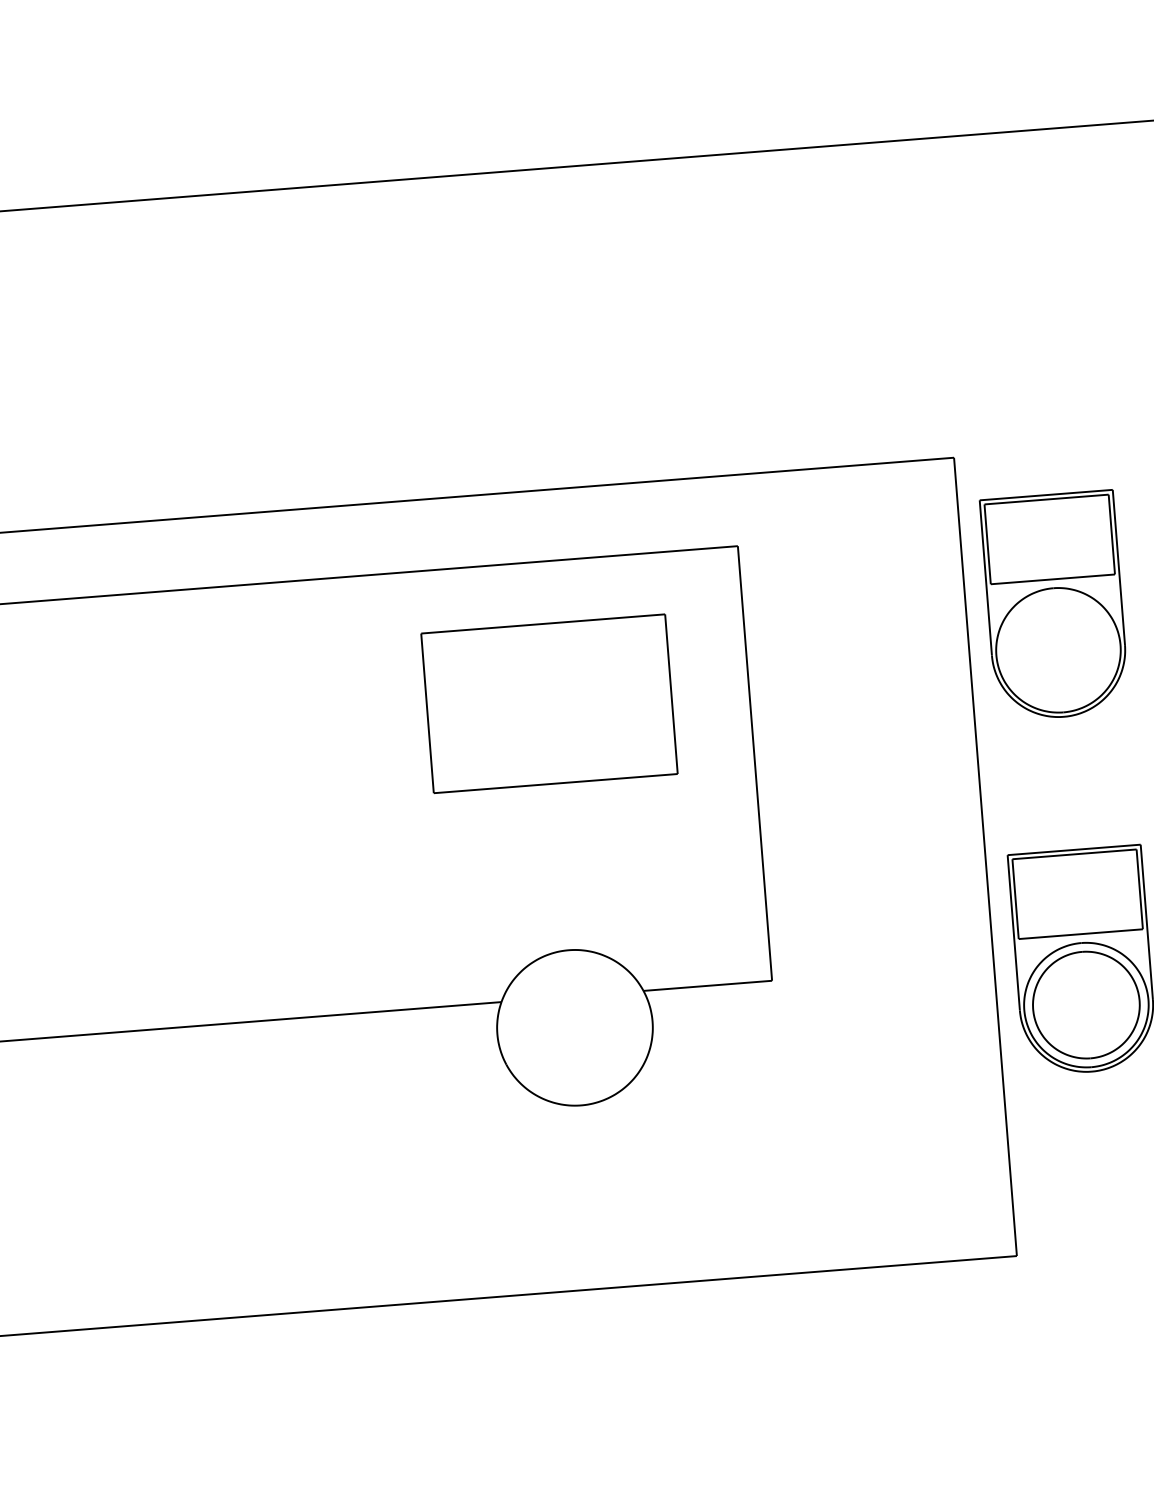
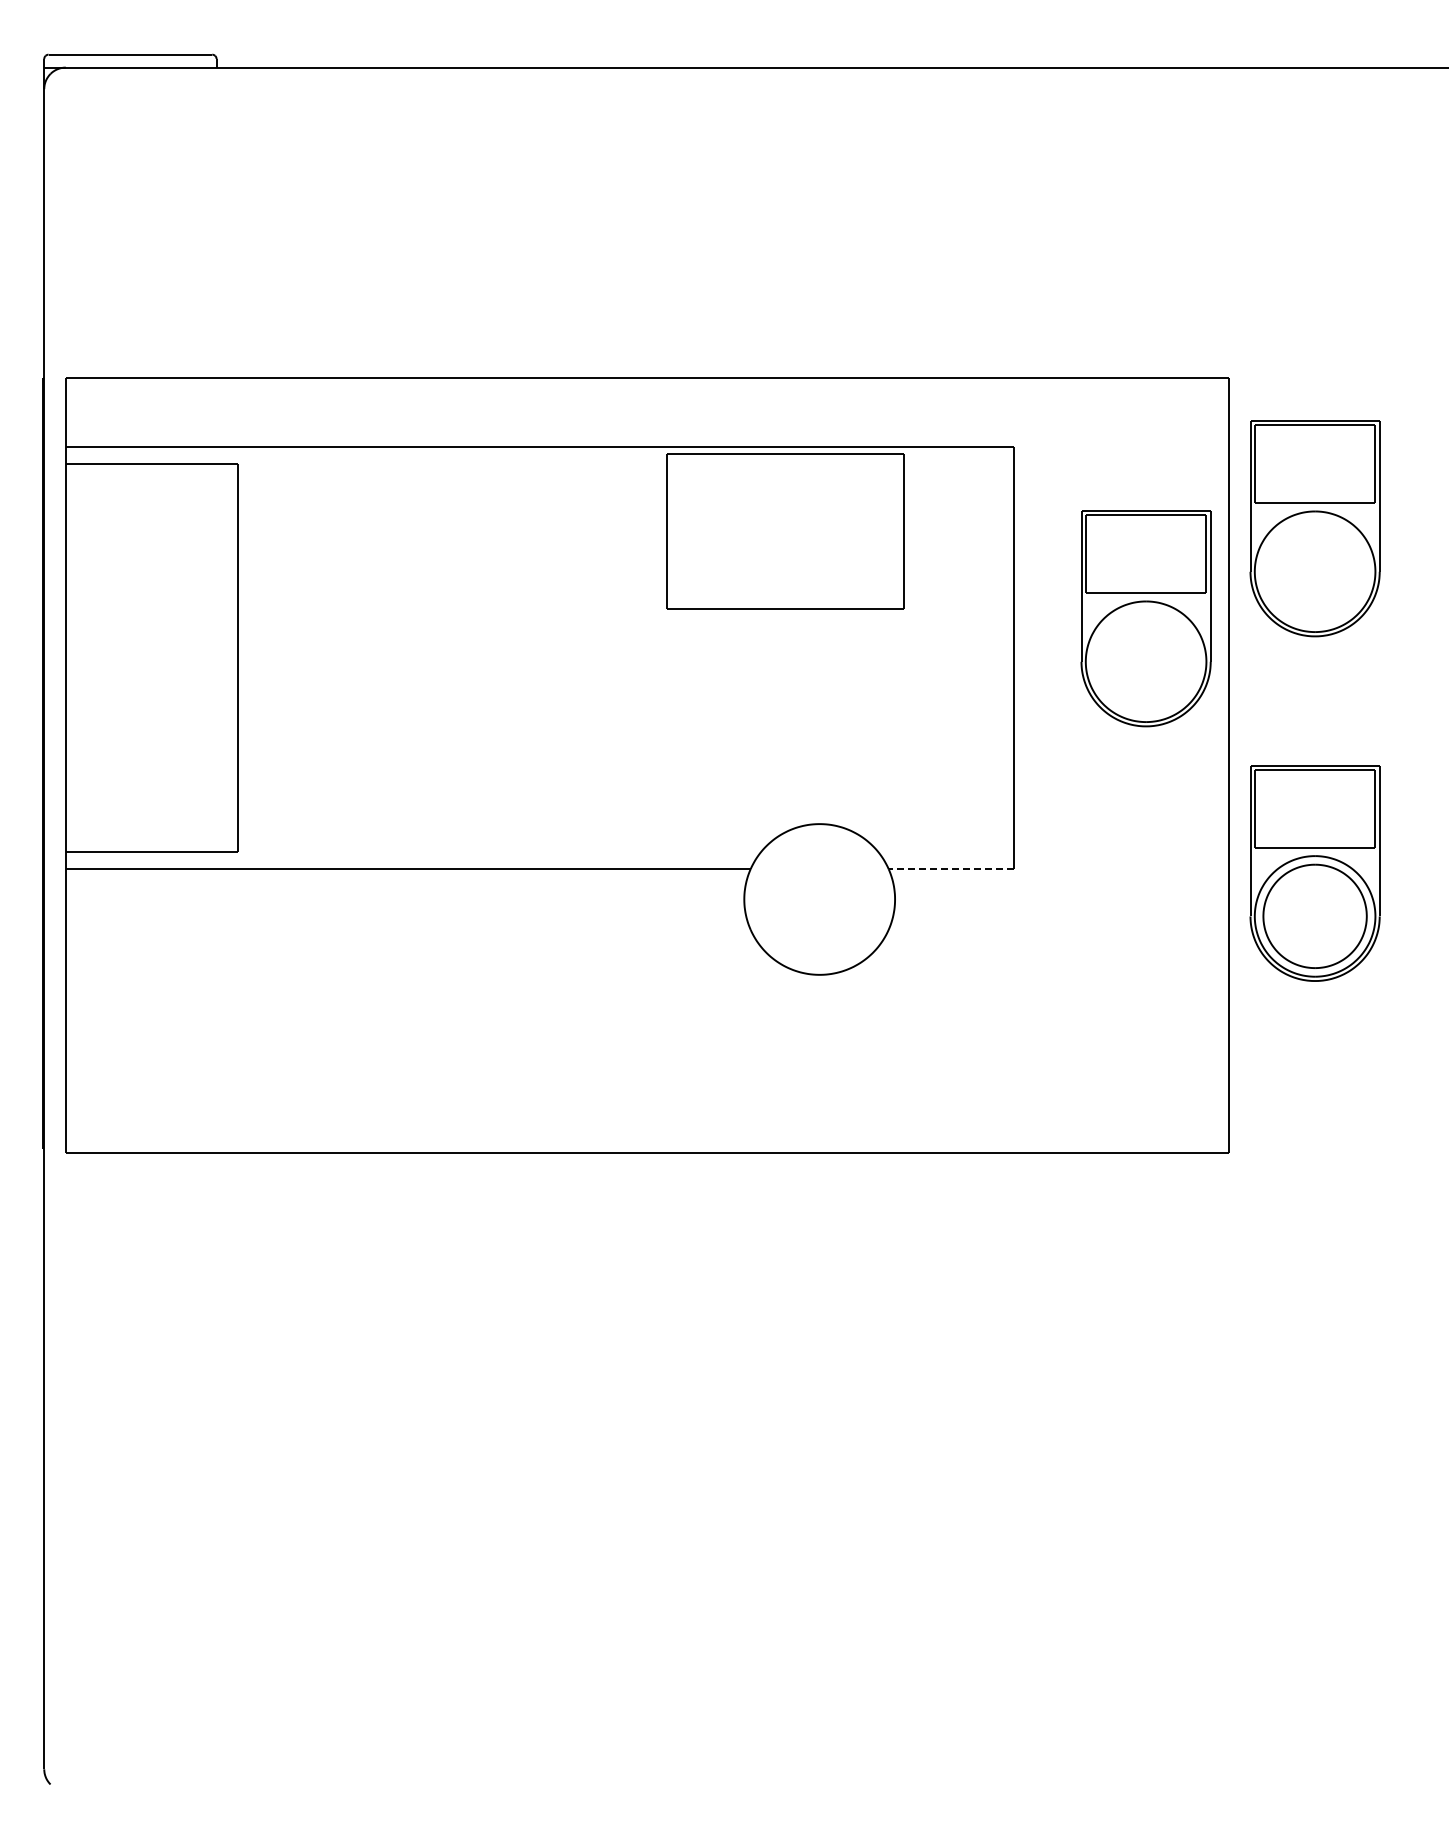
part: (549, 703) -> (785, 531), moved
part: (887, 712) -> (1145, 618), added
line: (707, 986) -> (950, 869), solid -> dashed

